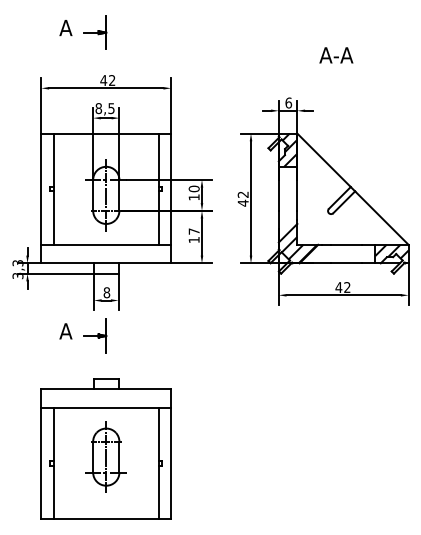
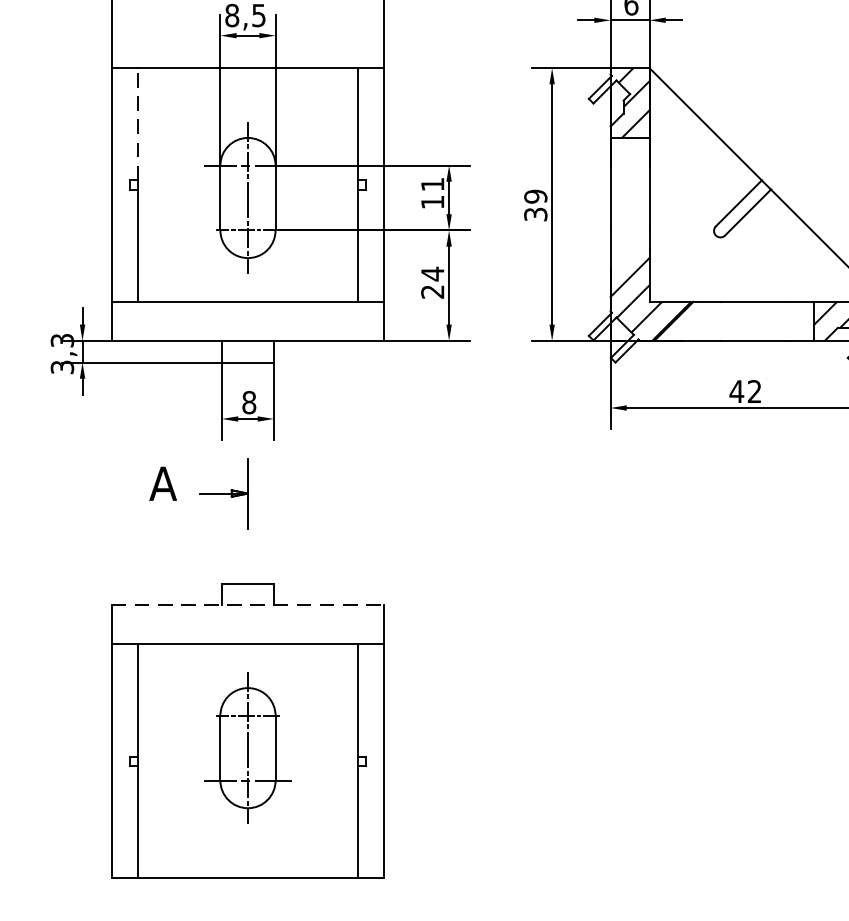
line: (53, 160) -> (137, 124), solid -> dashed
text: (193, 188) -> (431, 183), 10 -> 11
text: (242, 198) -> (534, 204), 42 -> 39
text: (193, 235) -> (431, 282), 17 -> 24
line: (106, 389) -> (248, 605), solid -> dashed

